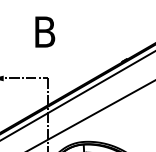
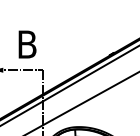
text: (45, 31) -> (27, 44), moved

